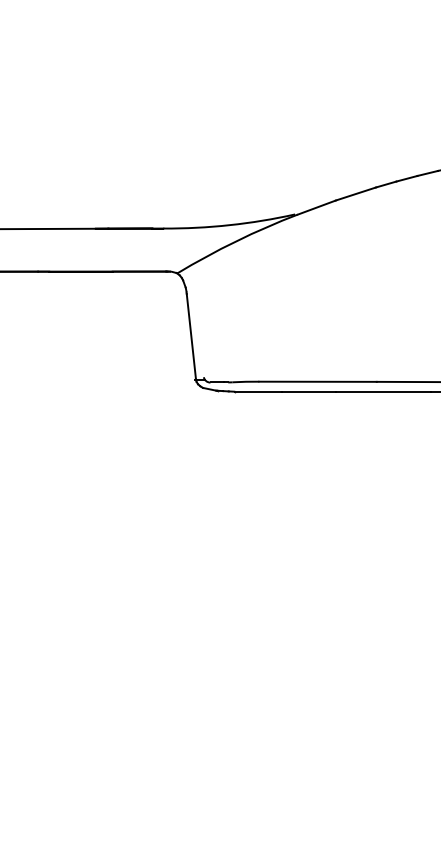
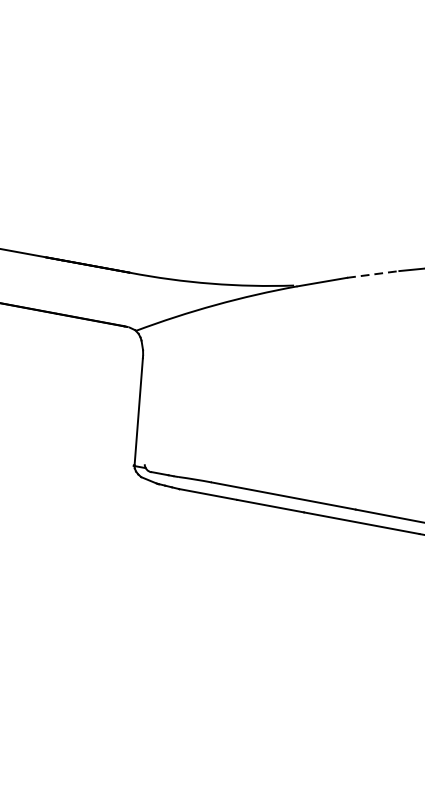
line: (356, 193) -> (374, 273), solid -> dashed

